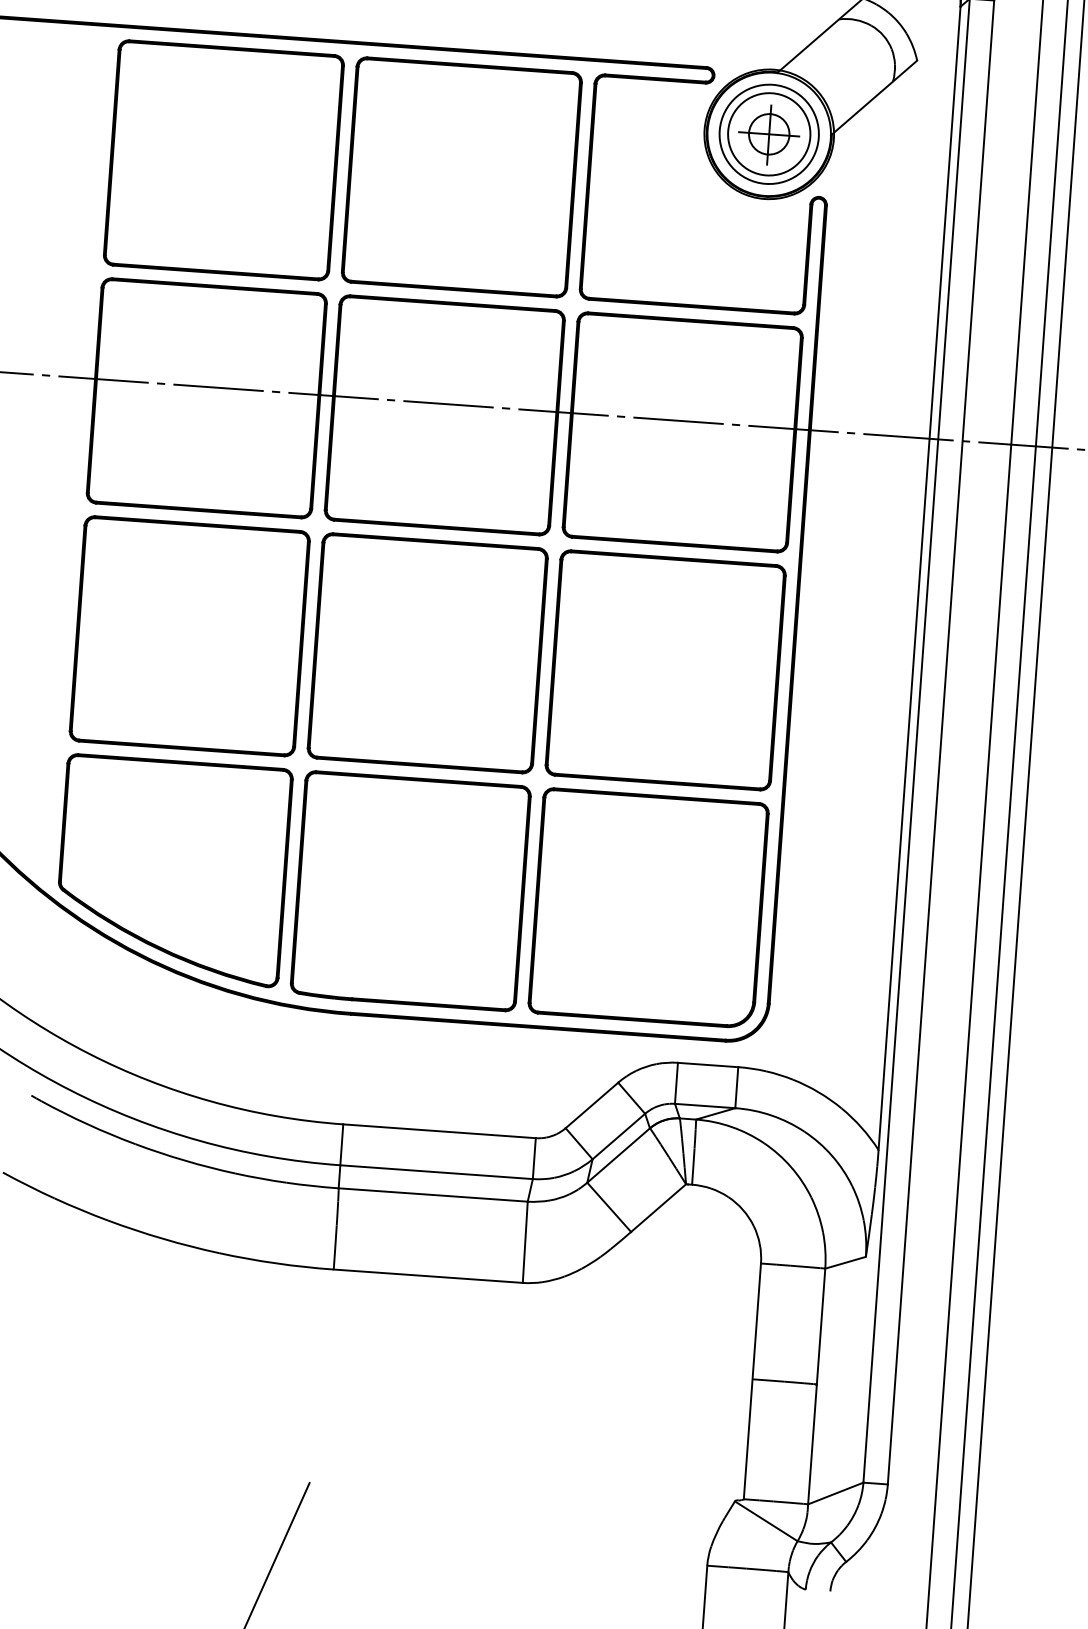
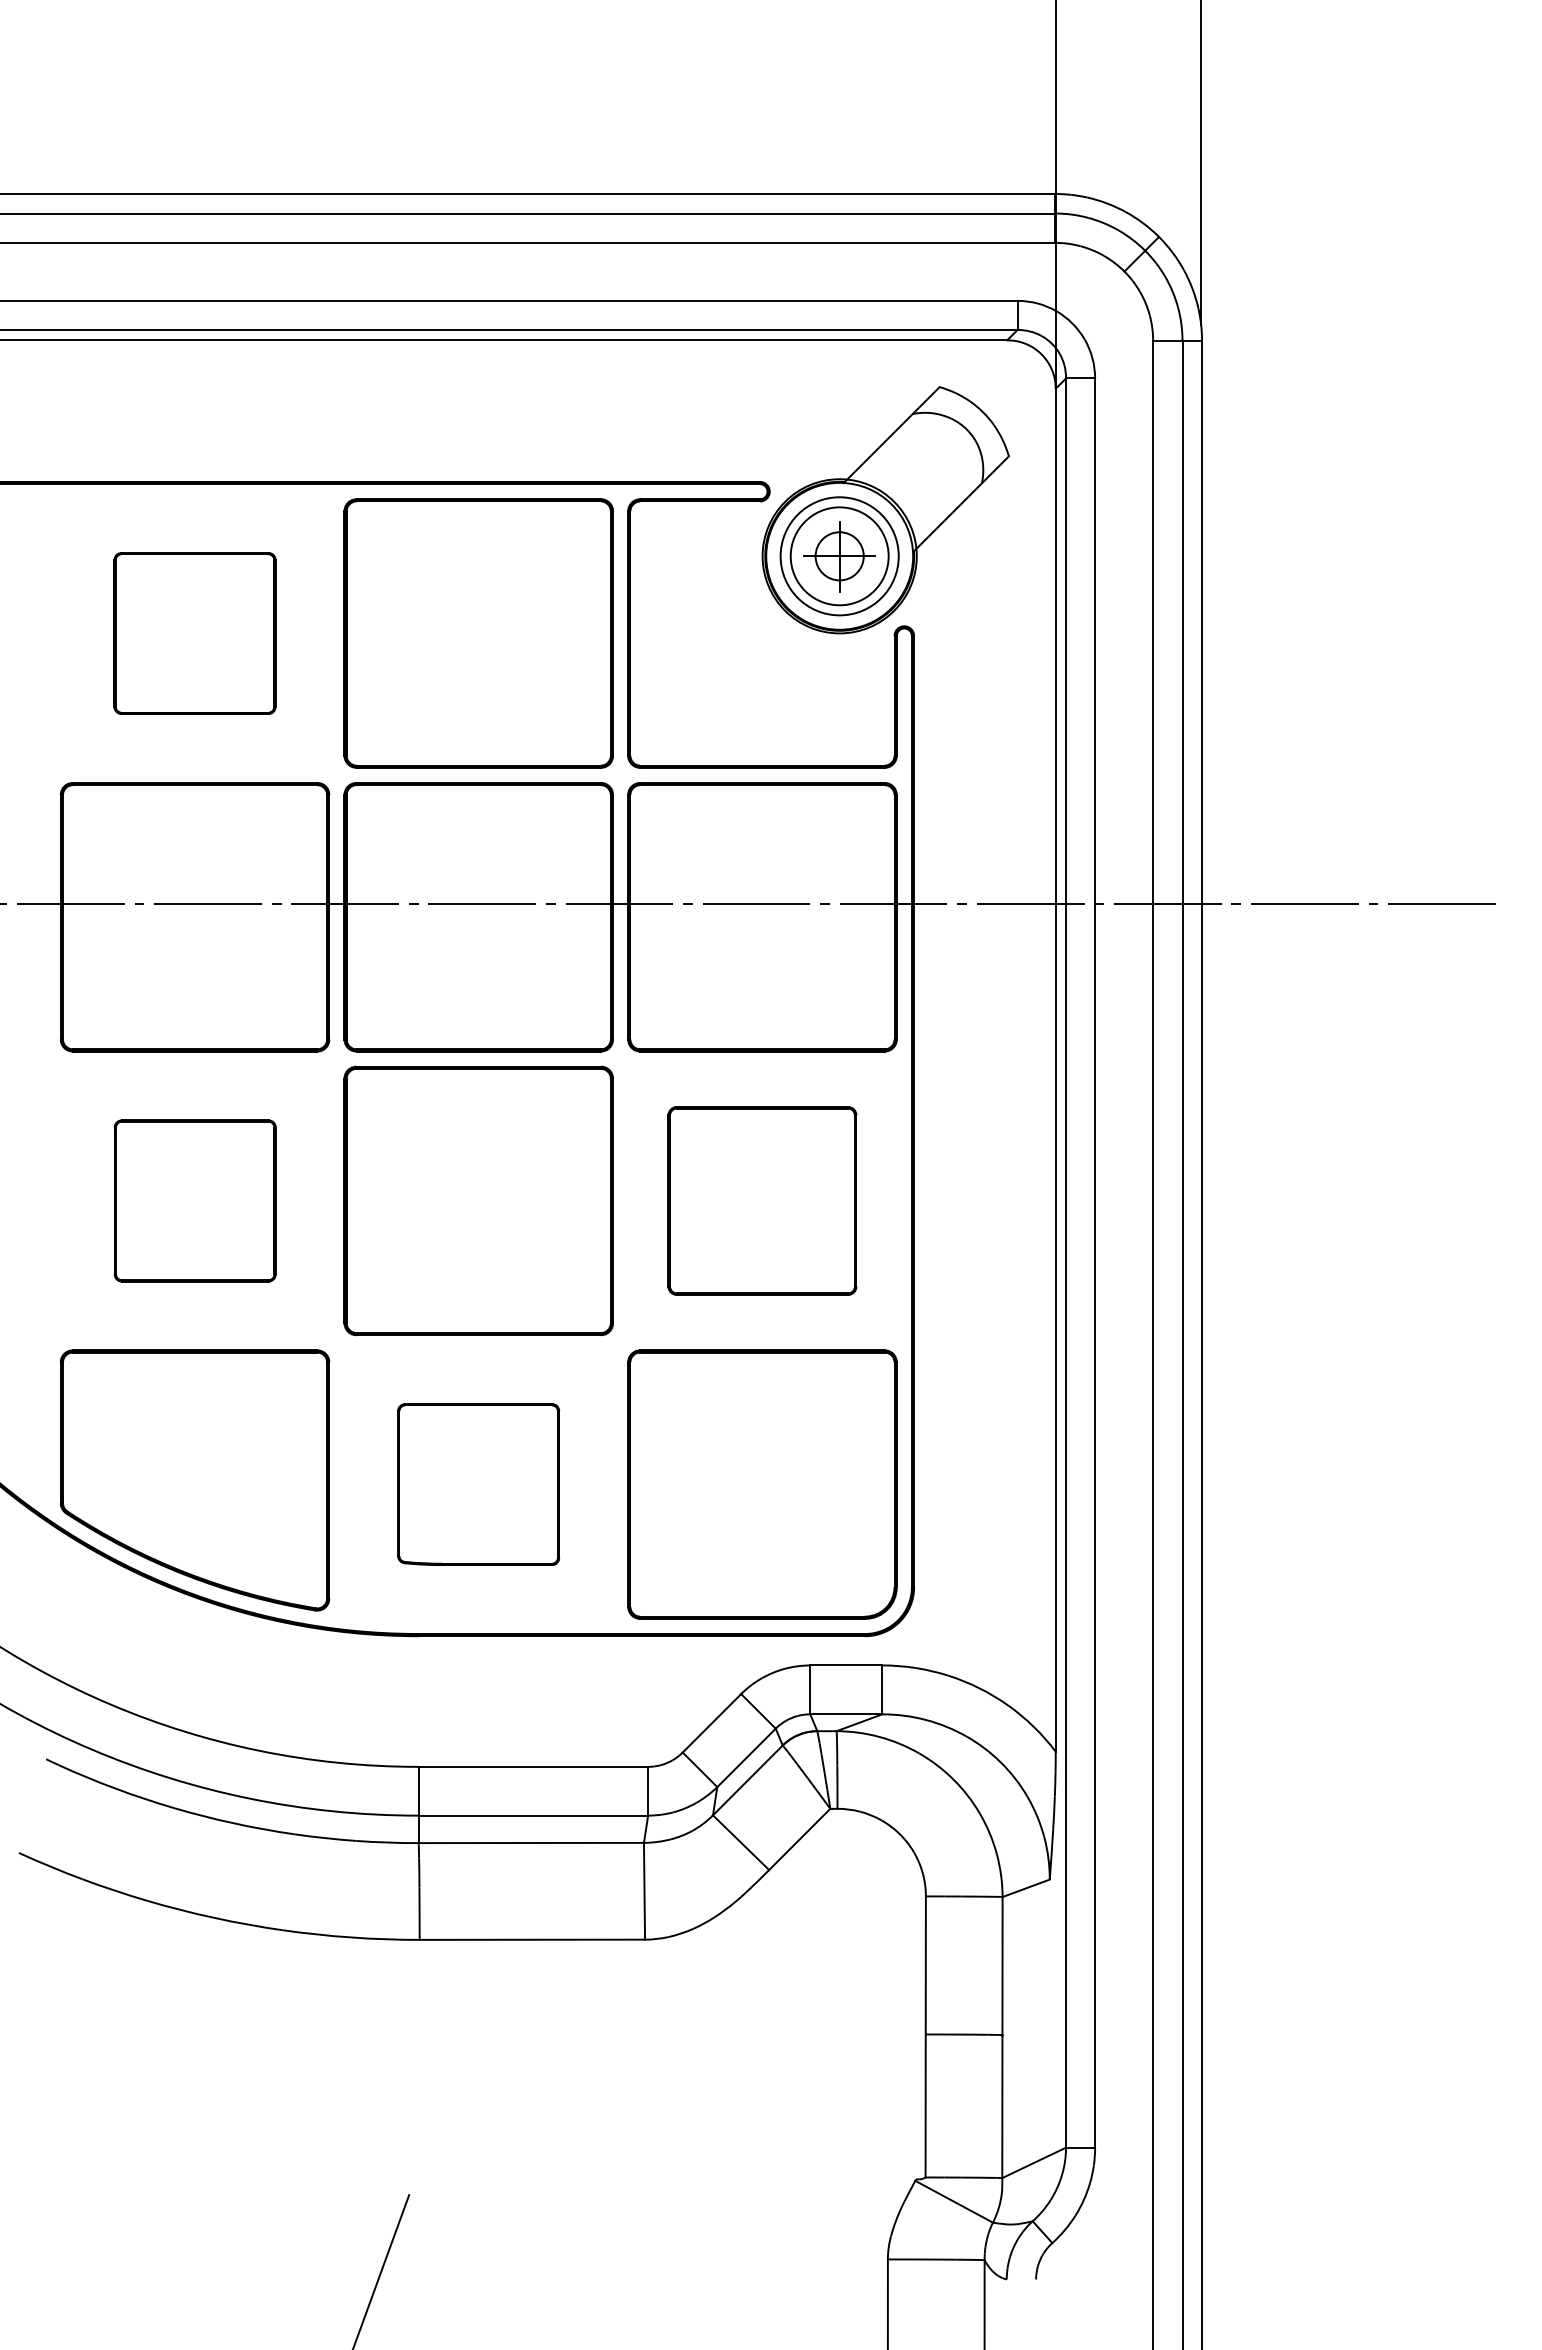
part: (223, 160) -> (194, 633), size x0.6
part: (190, 635) -> (195, 1200), size x0.6
part: (665, 670) -> (762, 1200), size x0.7
part: (410, 891) -> (478, 1484), size x0.6

